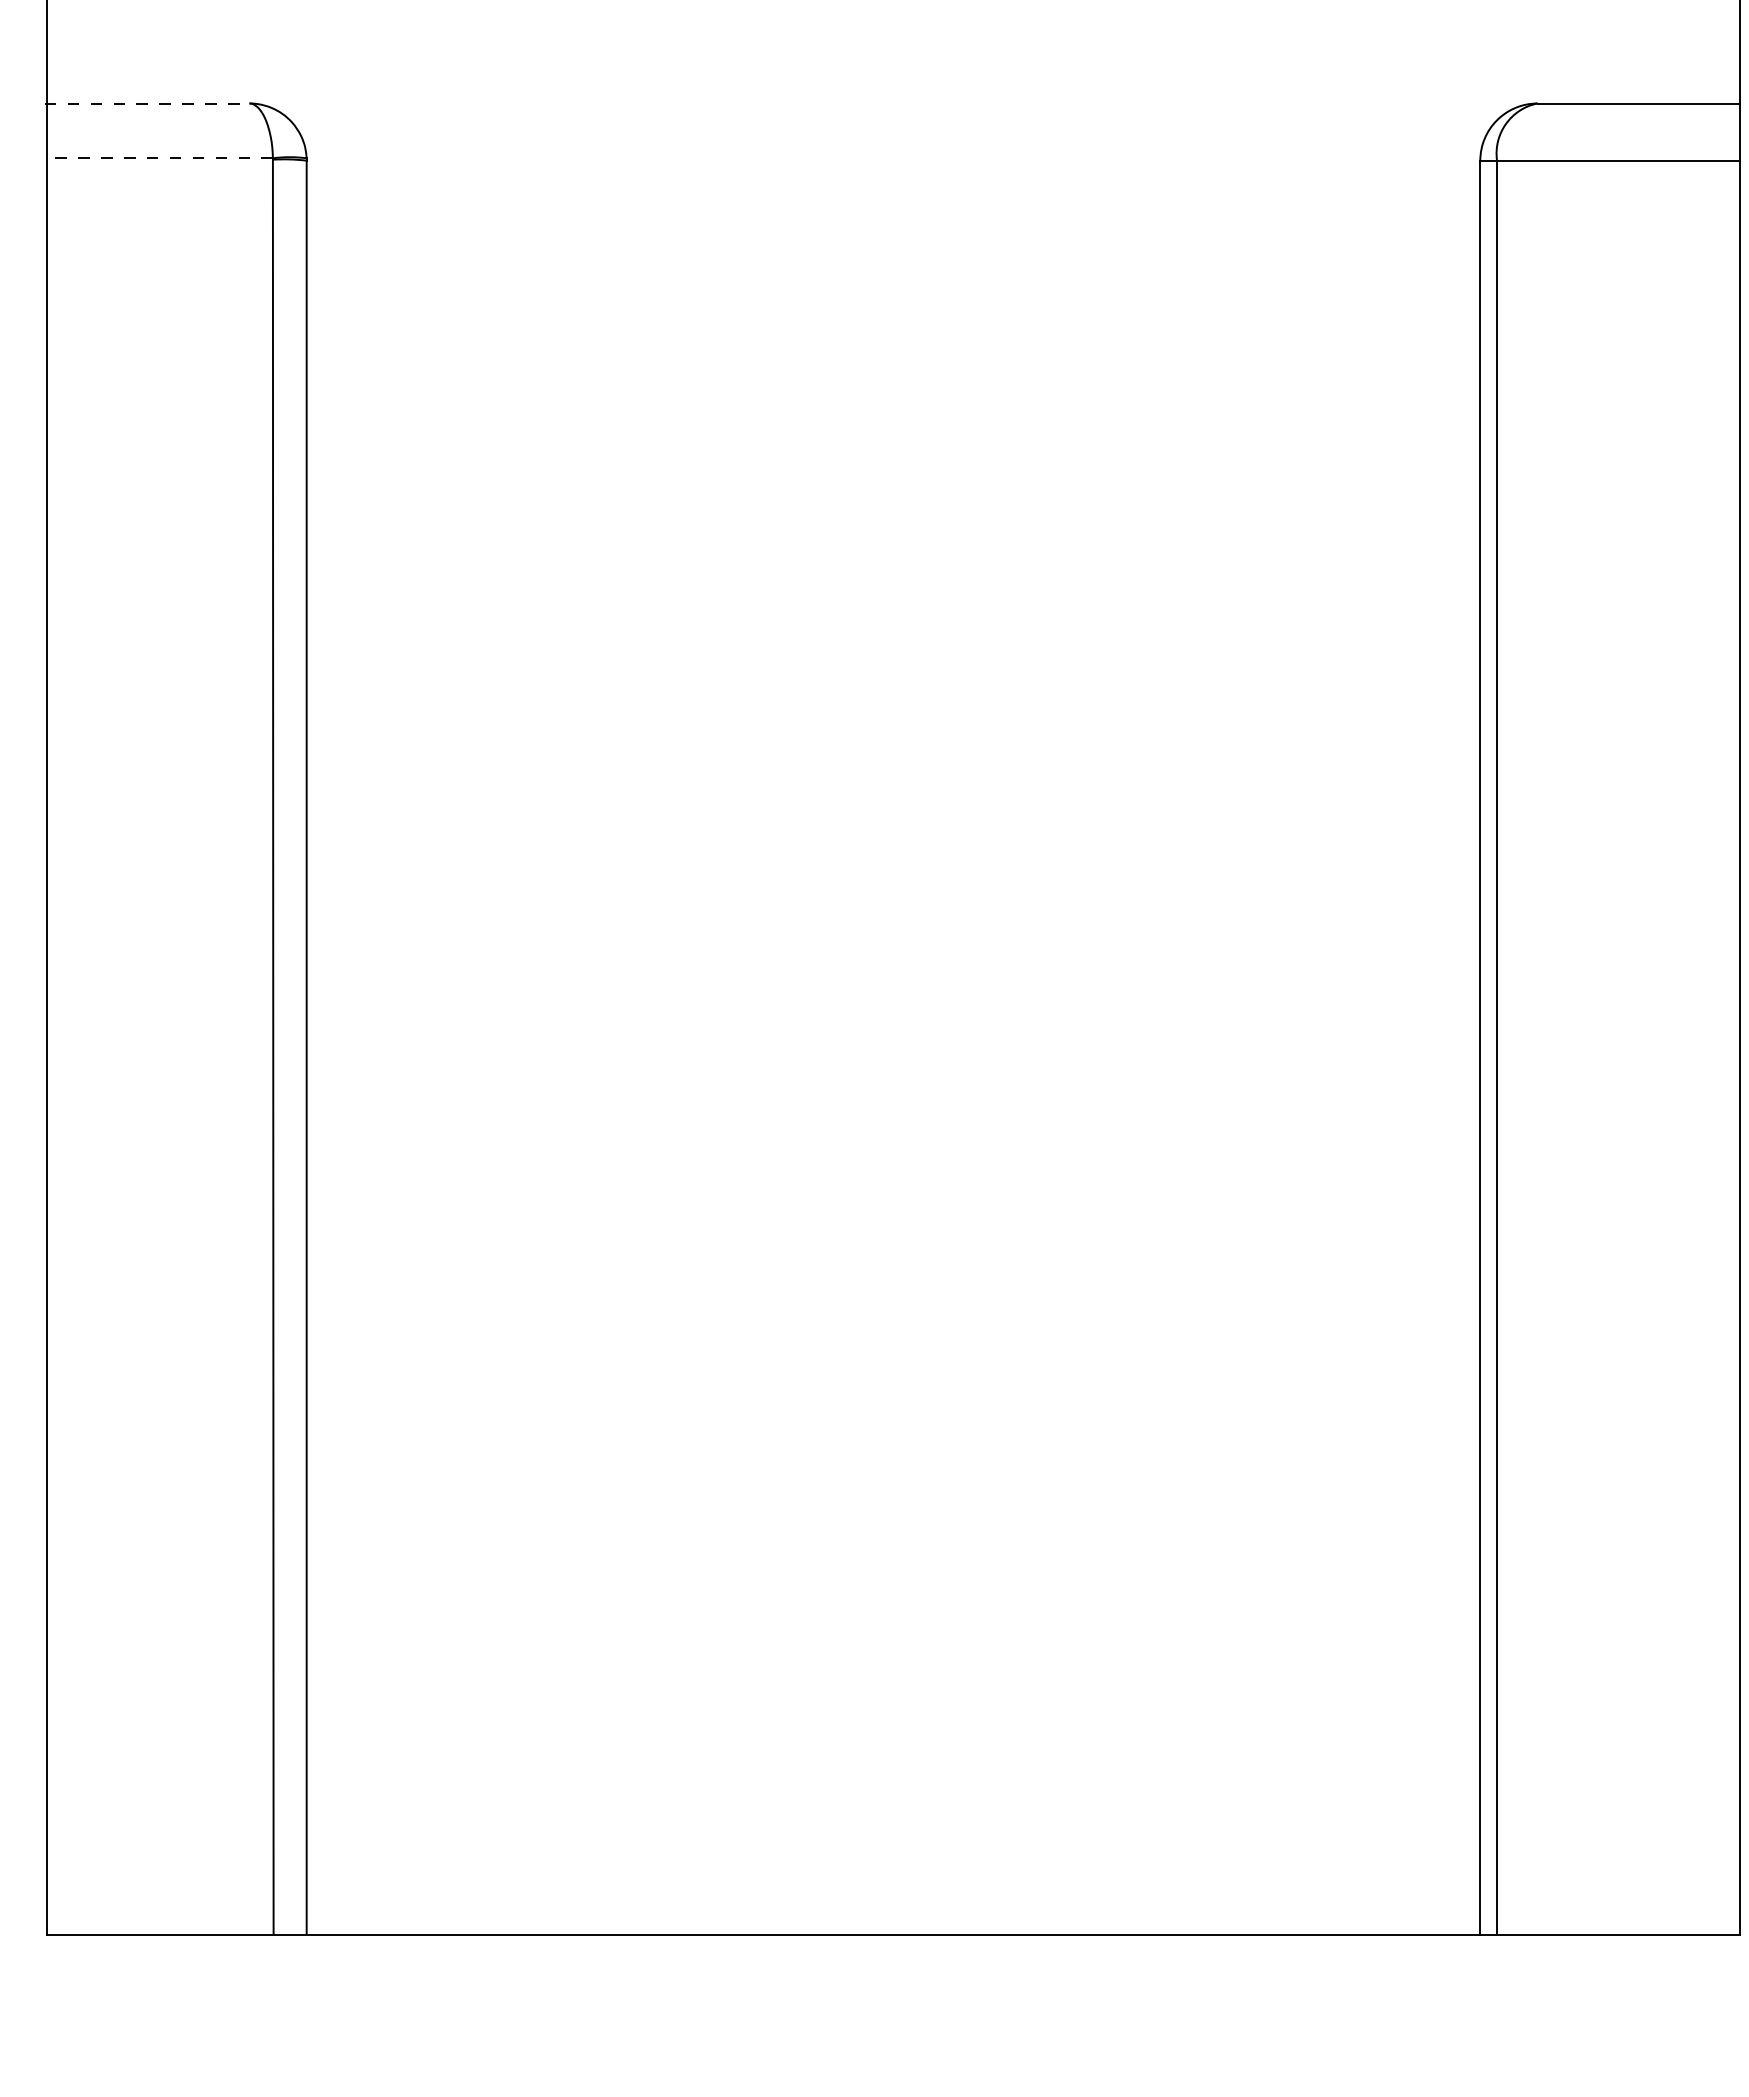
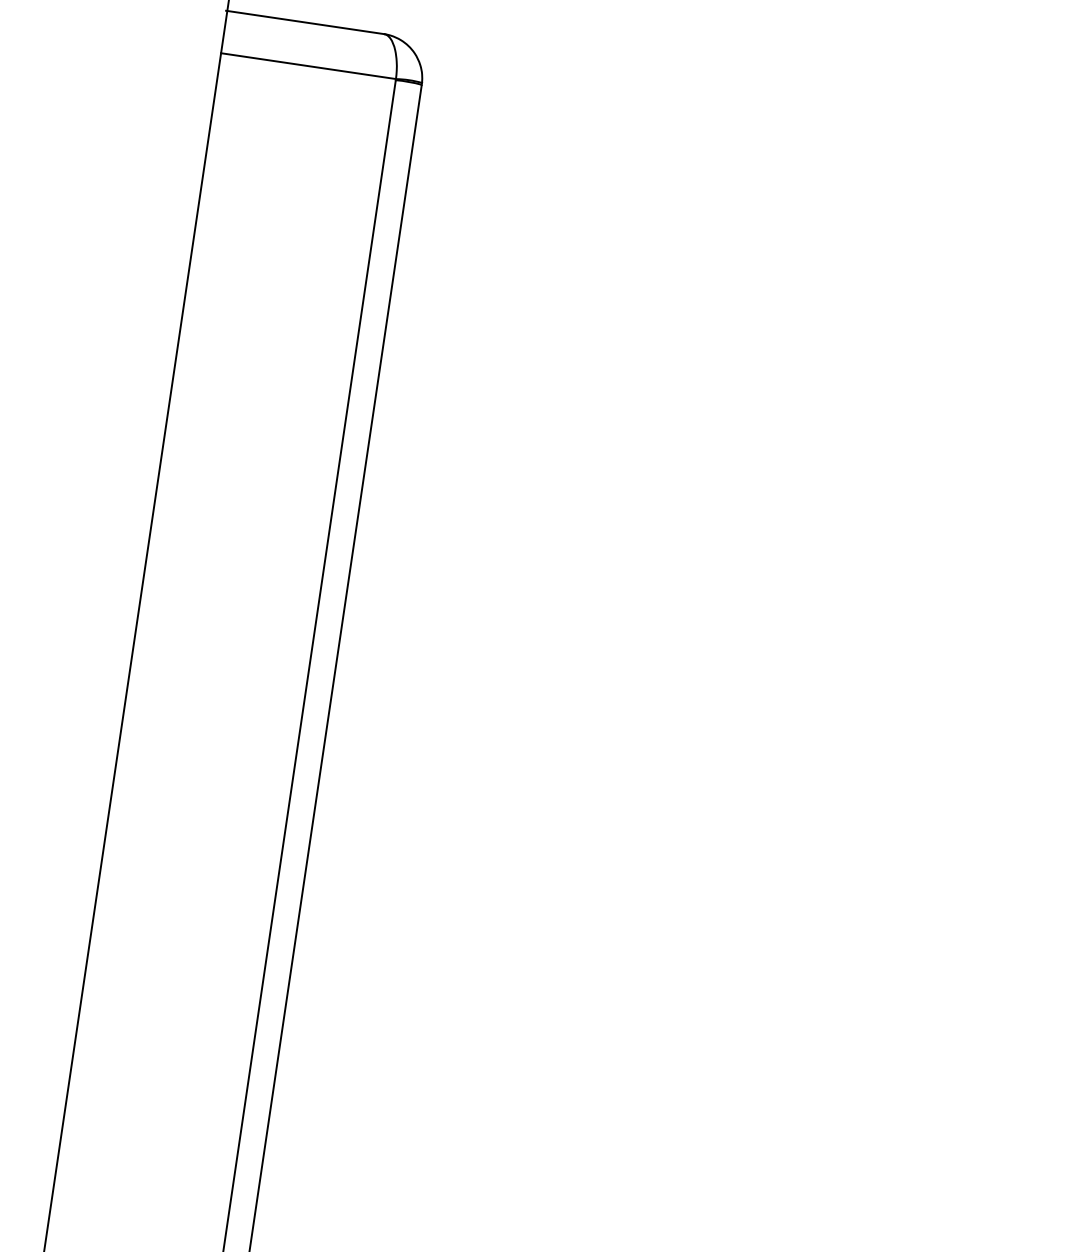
line: (147, 103) -> (305, 22), dashed -> solid
line: (159, 158) -> (308, 66), dashed -> solid

